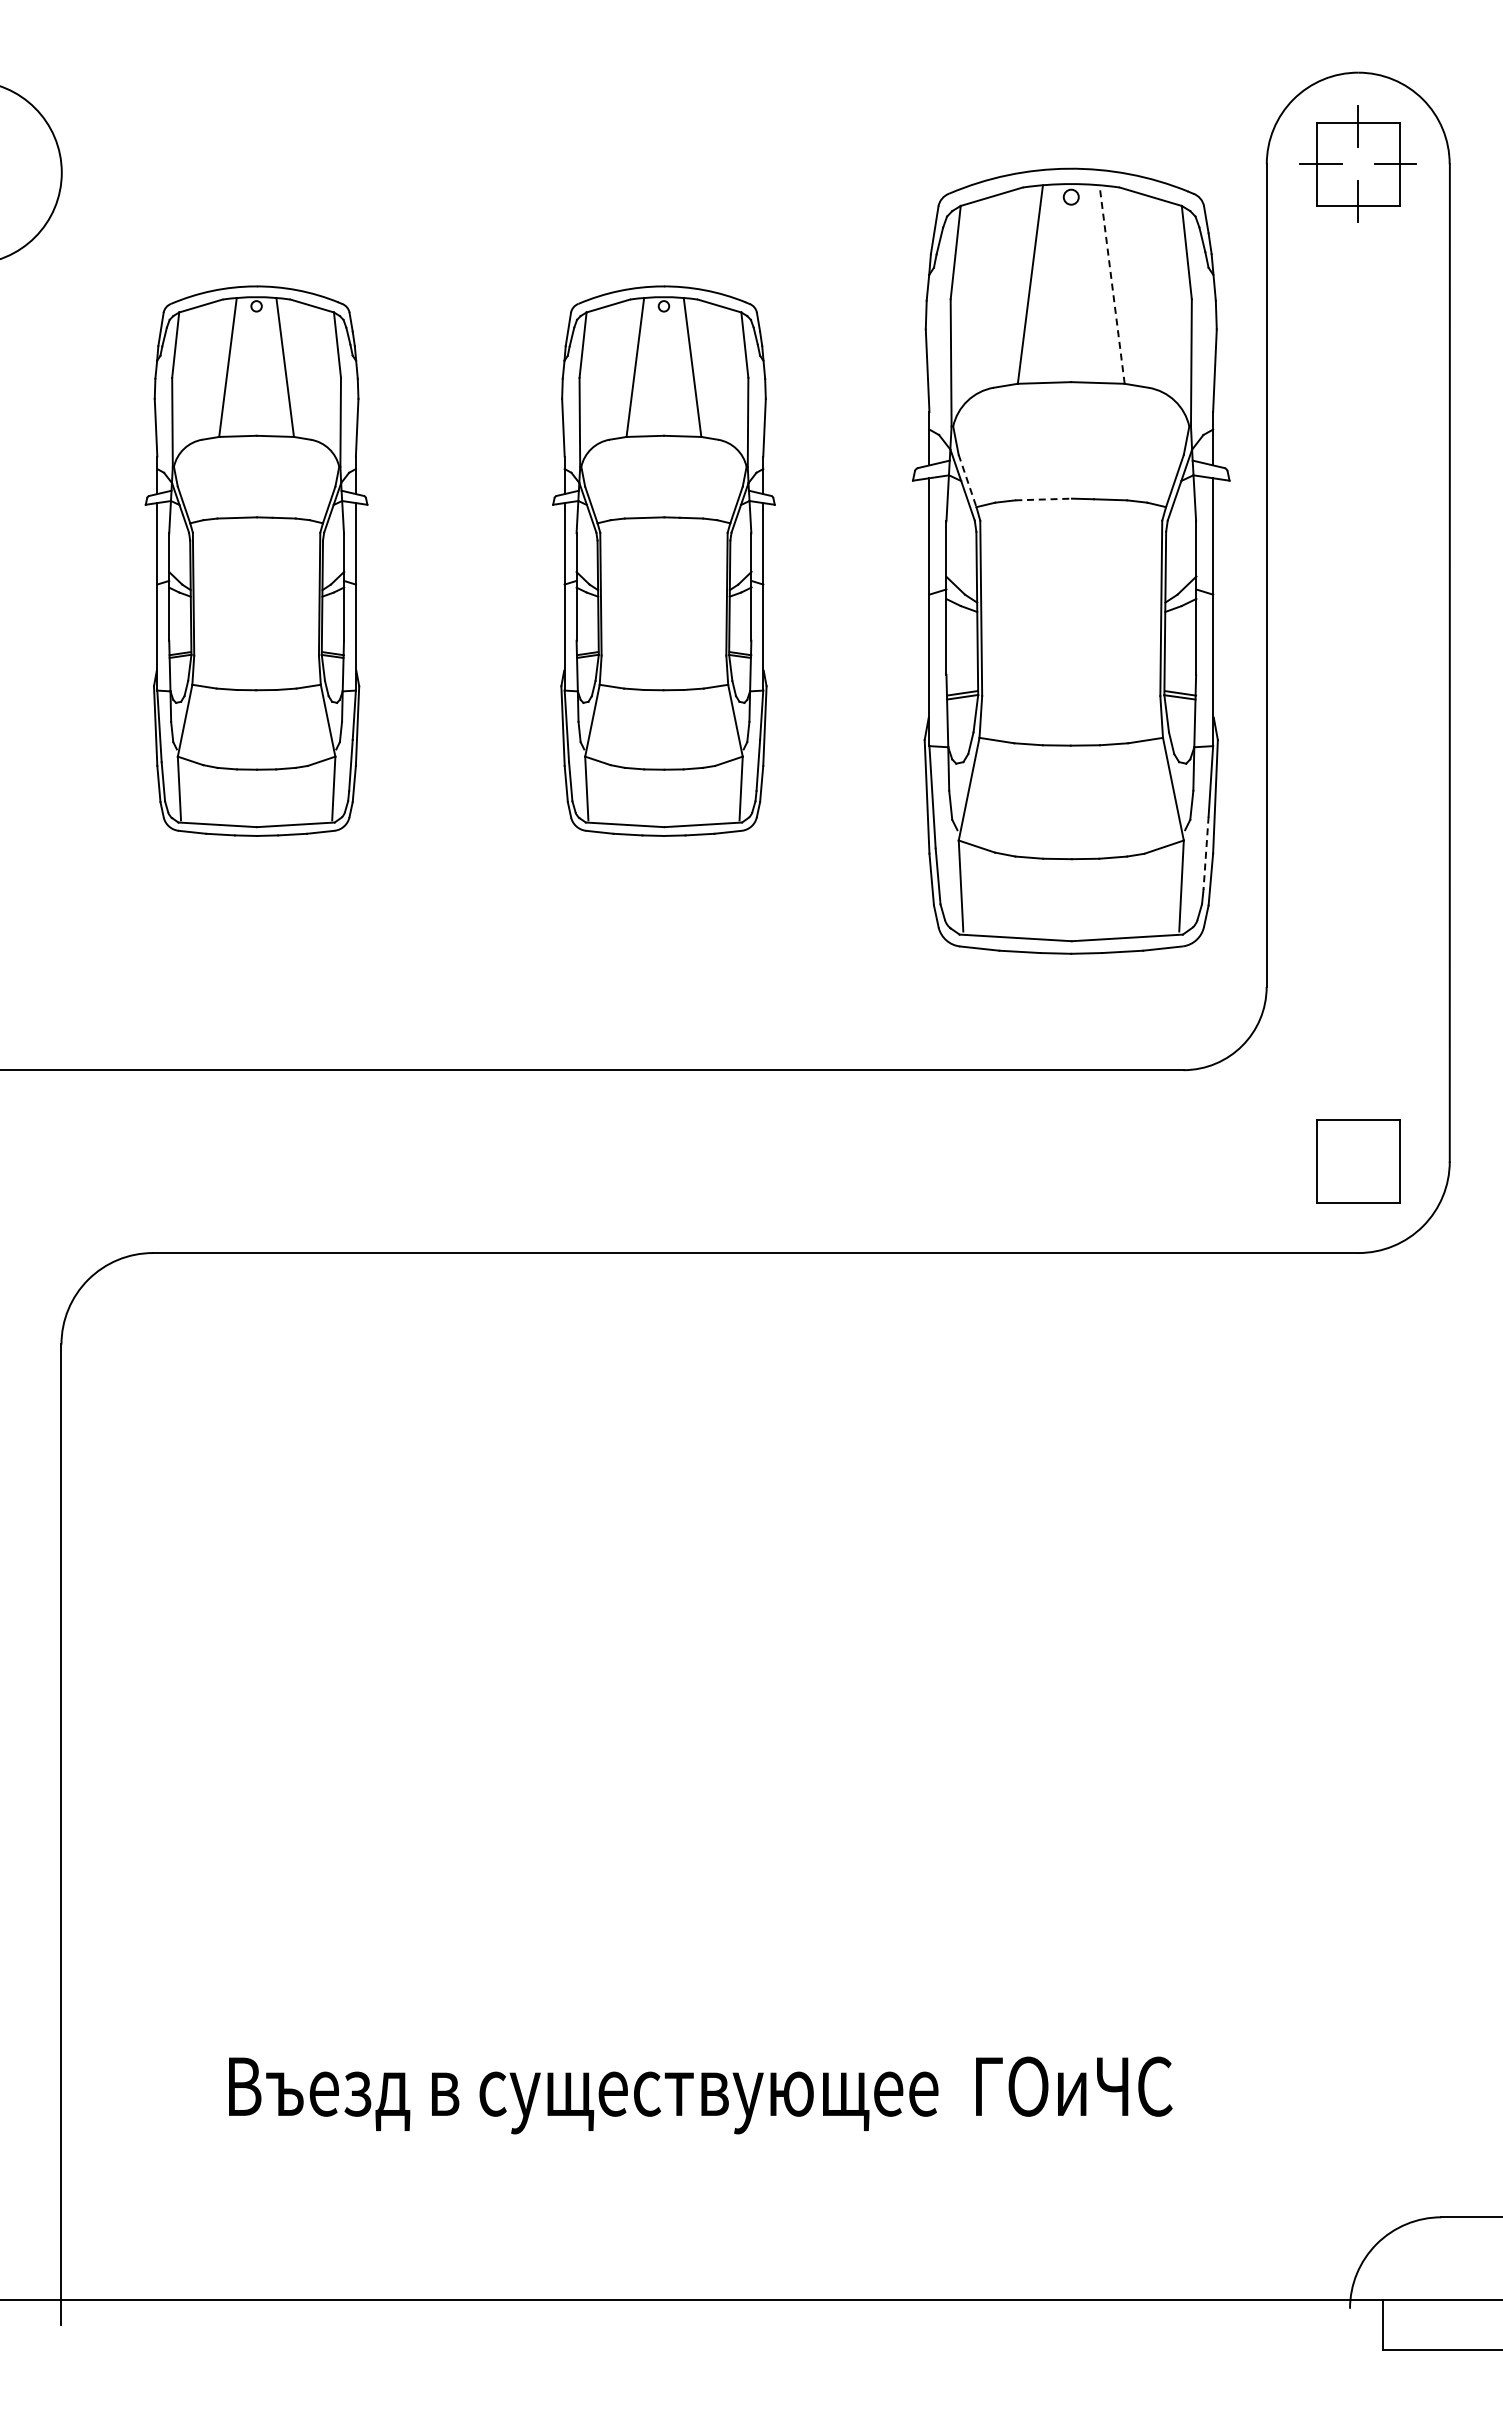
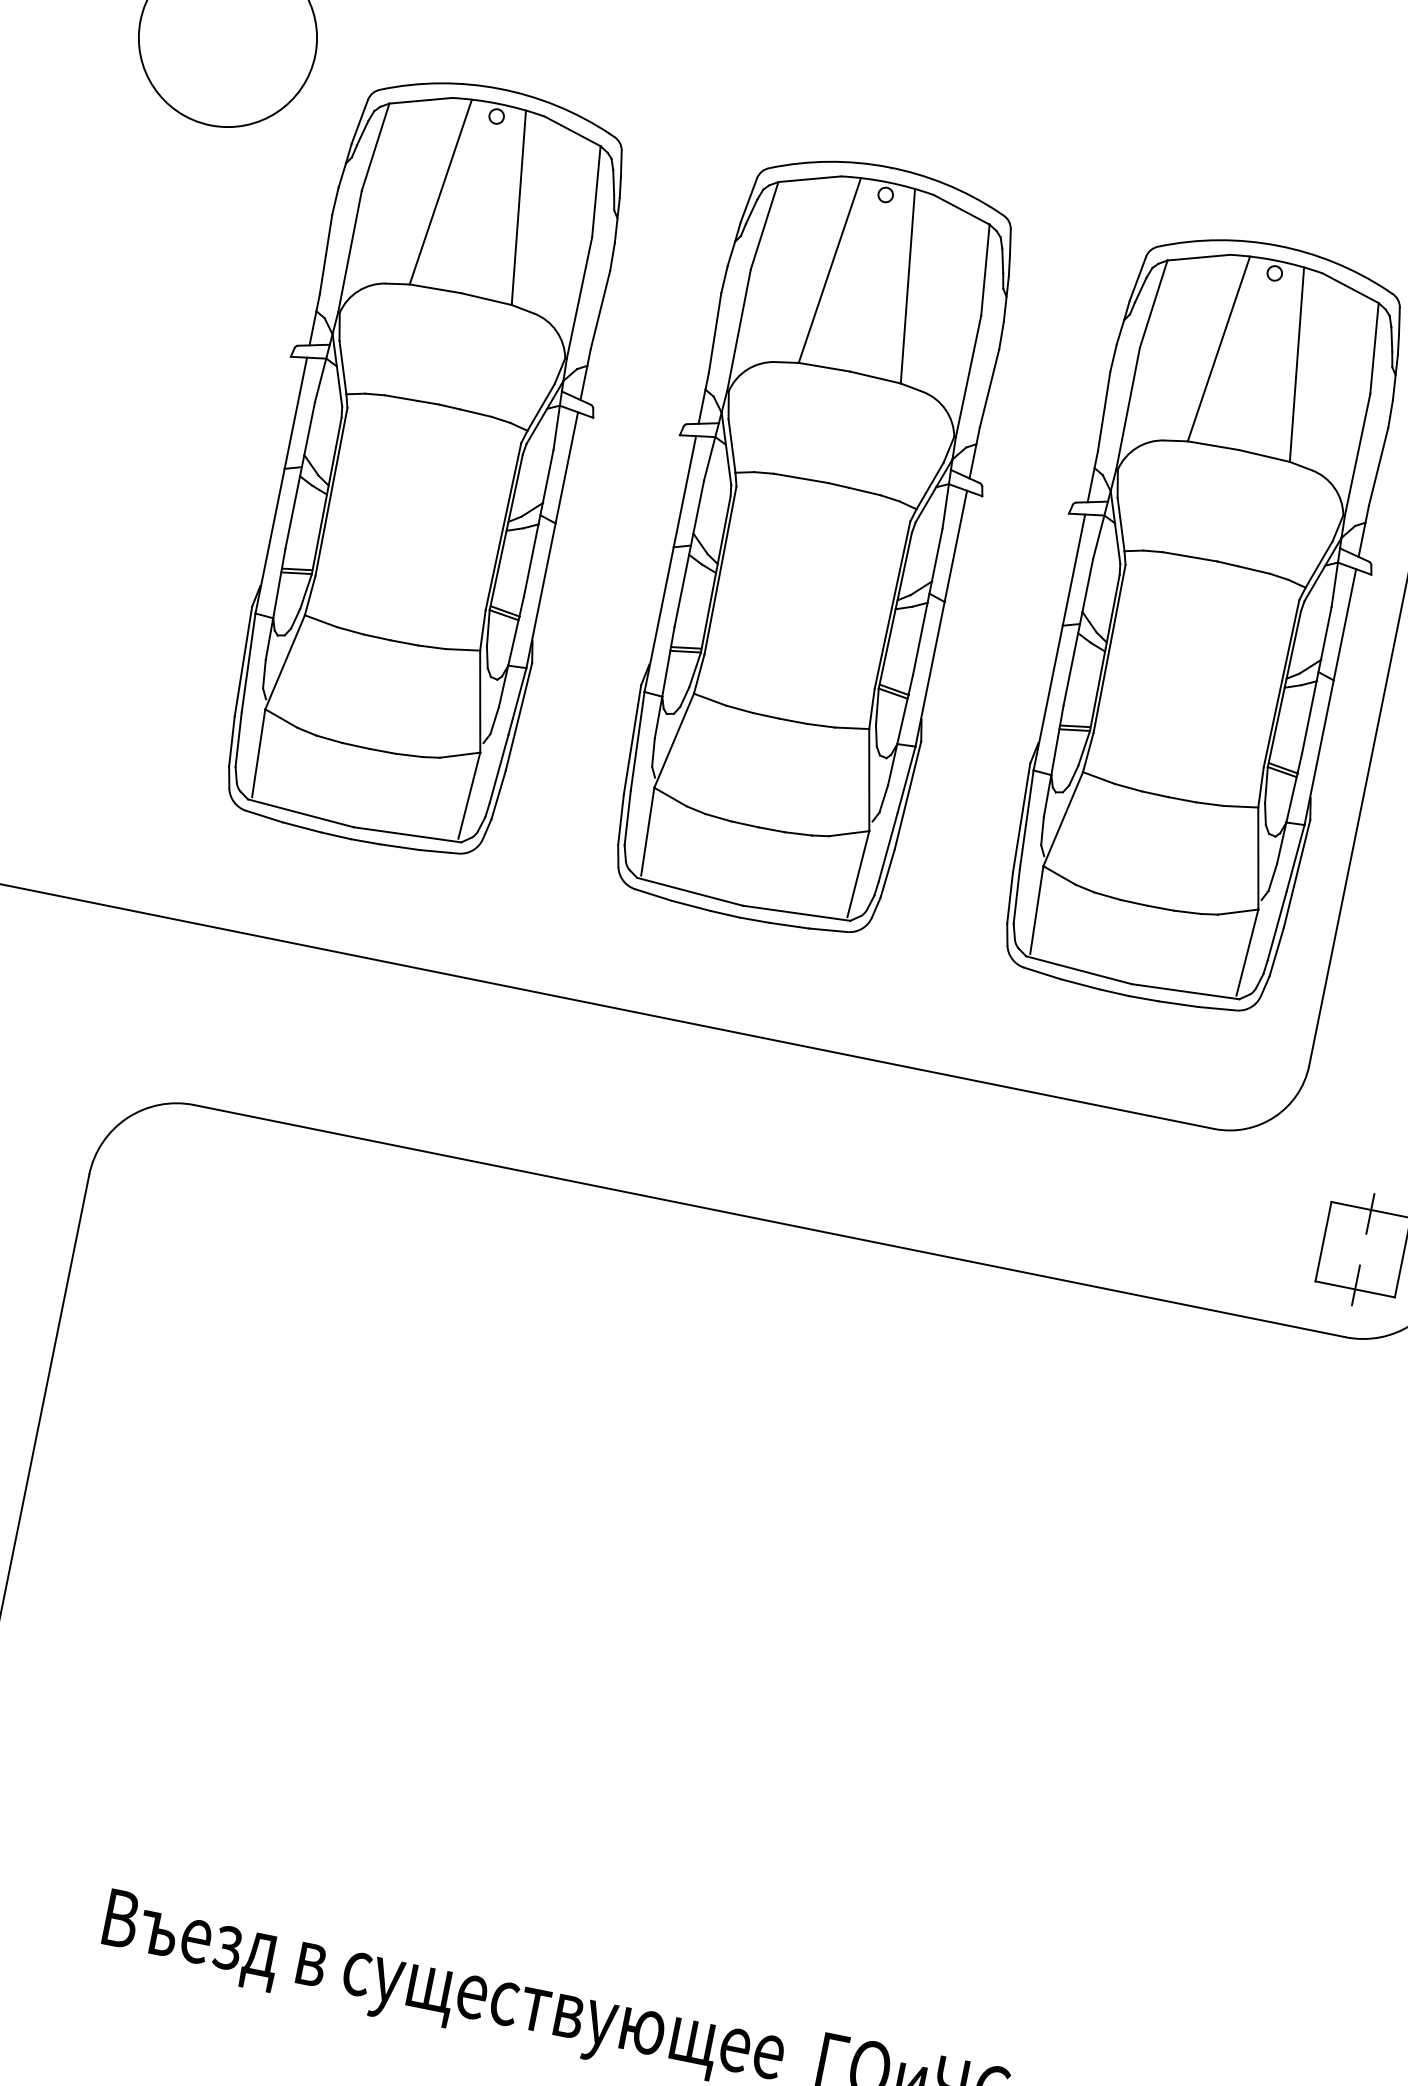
line: (1112, 284) -> (1297, 364), dashed -> solid
line: (967, 480) -> (1121, 524), dashed -> solid
line: (1044, 499) -> (1190, 557), dashed -> solid
part: (256, 560) -> (426, 463), size x1.43
part: (663, 560) -> (815, 541), size x1.43
line: (1206, 853) -> (1277, 926), dashed -> solid
line: (1358, 1123) -> (1370, 1213), added
line: (1358, 1198) -> (1356, 1285), added

